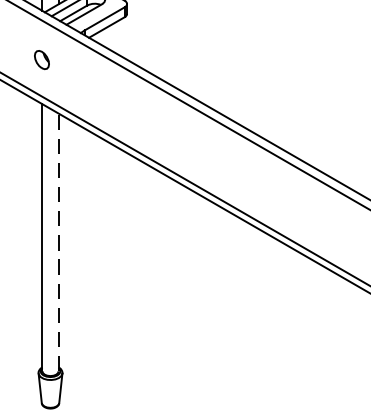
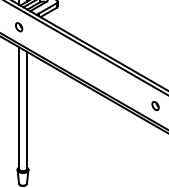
part: (341, 233) -> (155, 106), added
line: (58, 242) -> (26, 110), dashed -> solid

